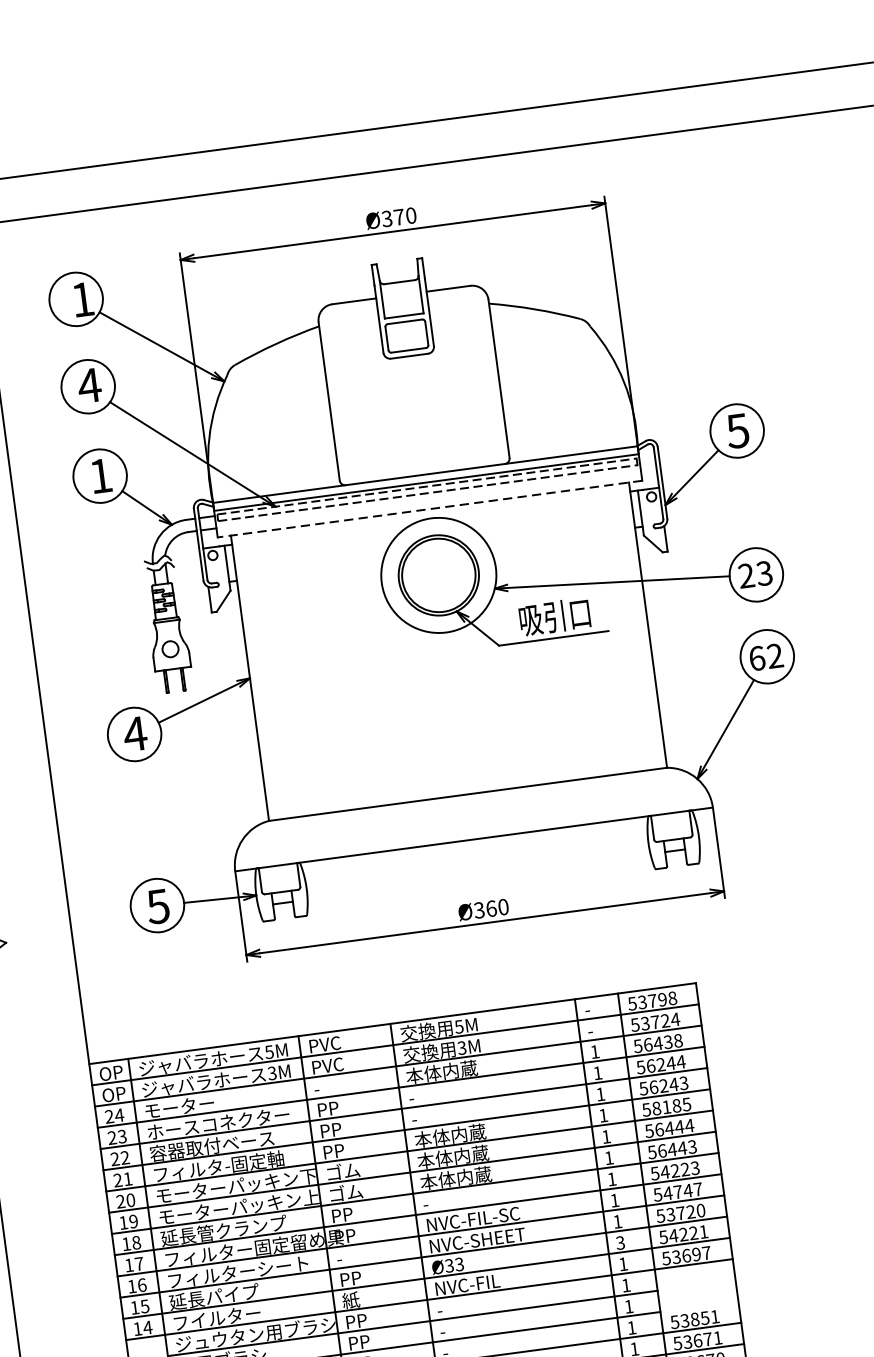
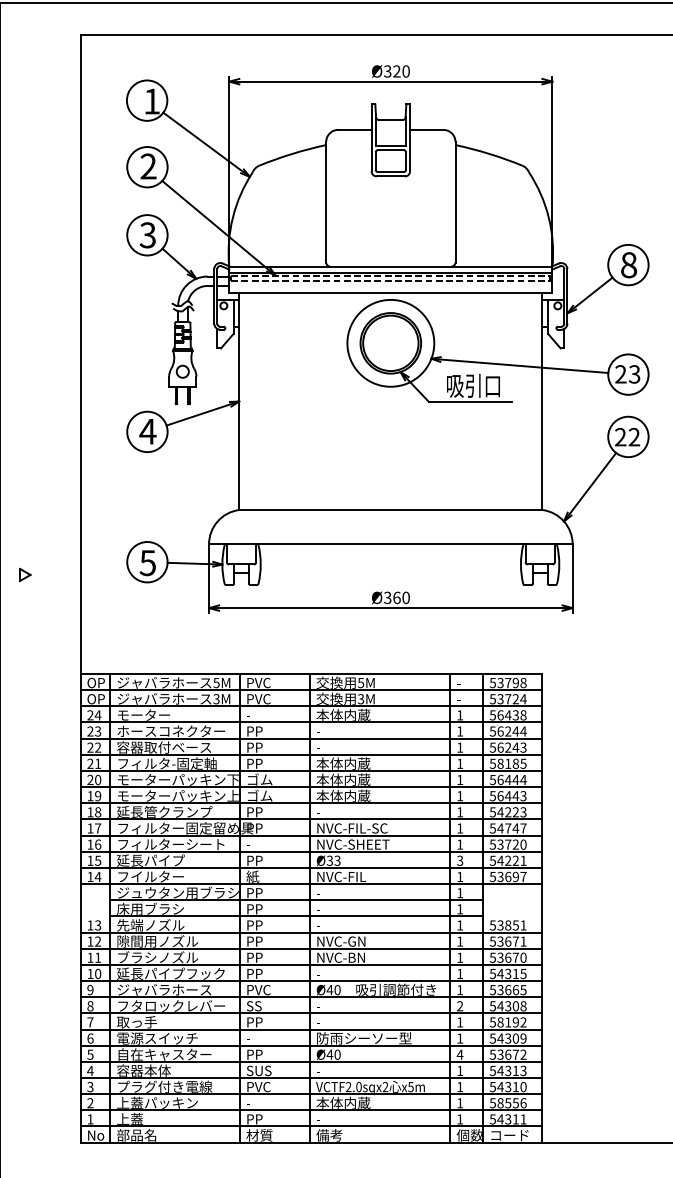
text: (398, 217) -> (396, 71), Ø370 -> Ø320
text: (89, 385) -> (148, 166), 4 -> 2
text: (737, 431) -> (628, 265), 5 -> 8
text: (100, 476) -> (147, 235), 1 -> 3
line: (429, 508) -> (390, 292), dashed -> solid
text: (756, 657) -> (620, 436), 62 -> 22

